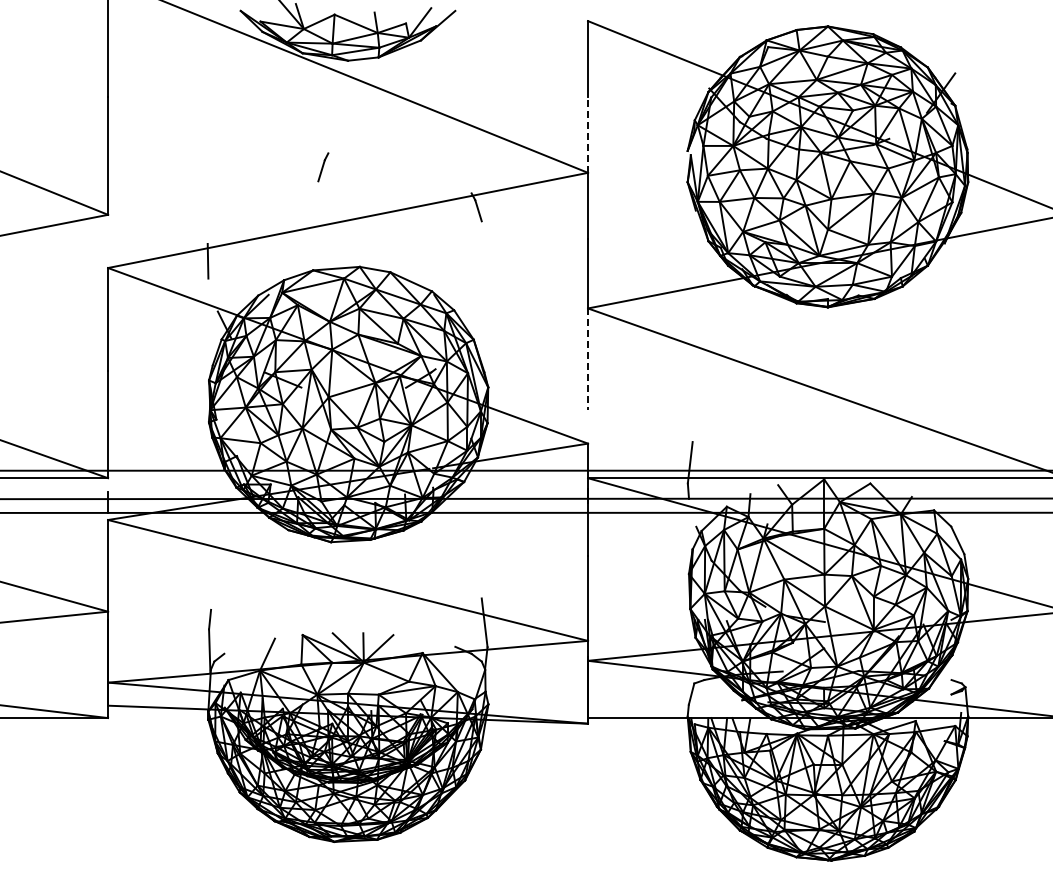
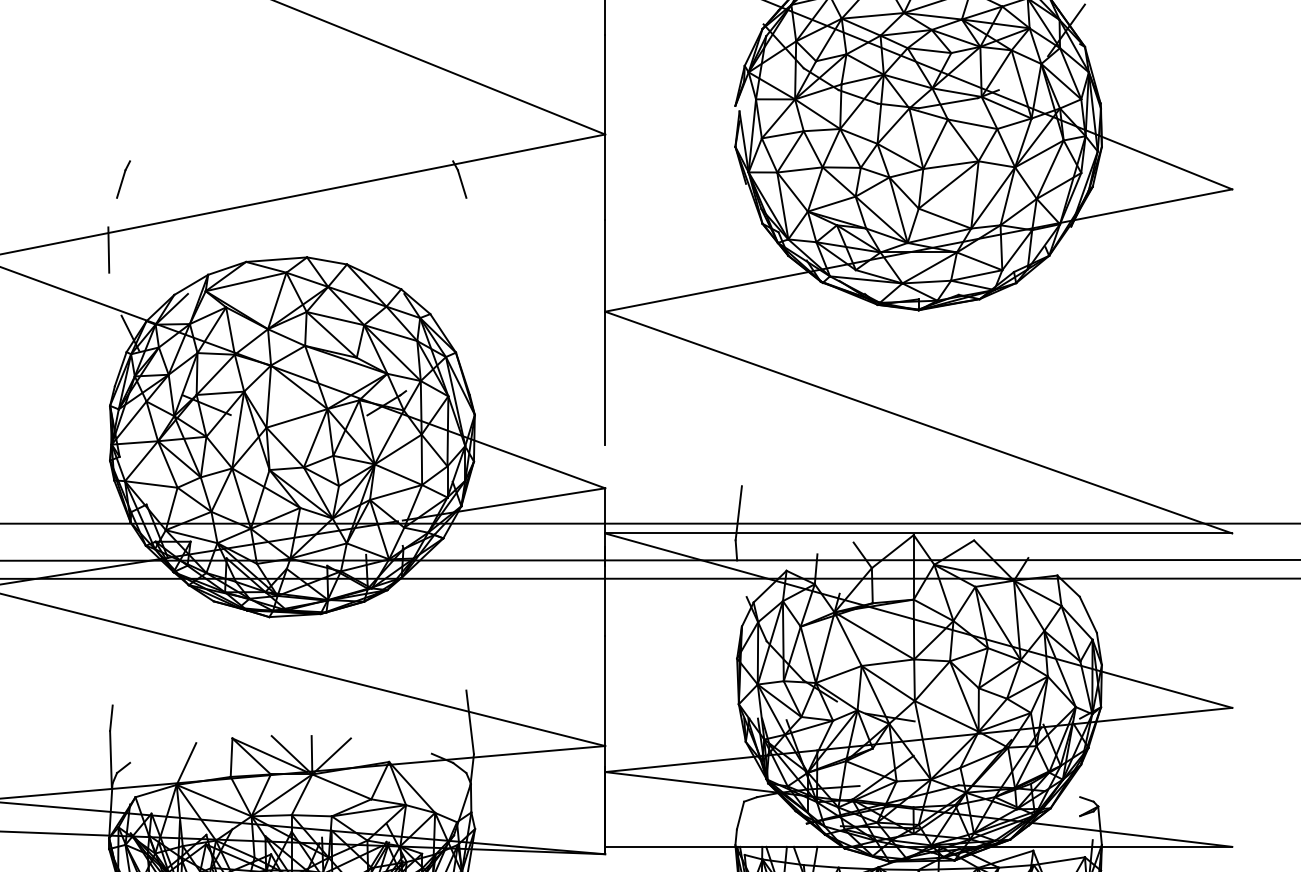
line: (588, 134) -> (605, 84), dashed -> solid
line: (323, 167) -> (123, 179), moved
line: (588, 359) -> (605, 378), dashed -> solid

